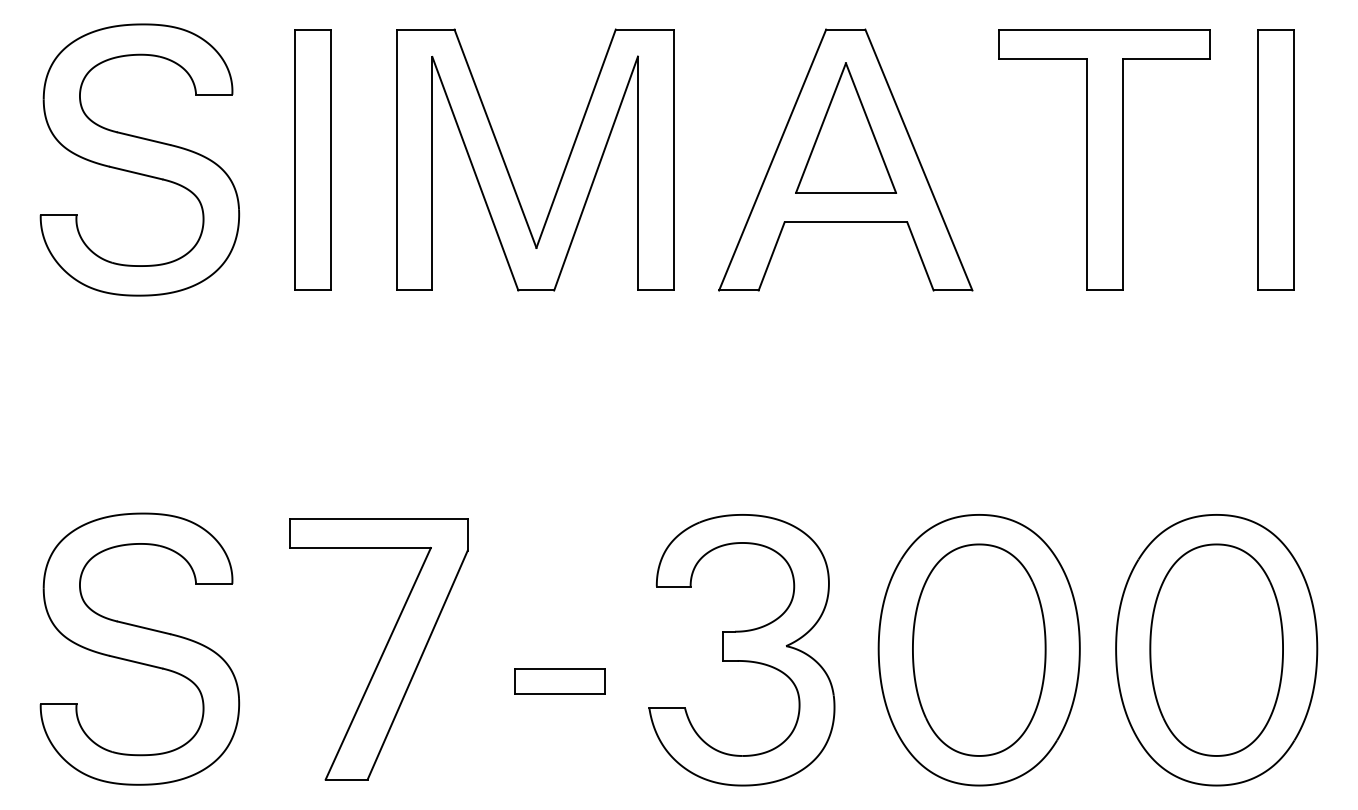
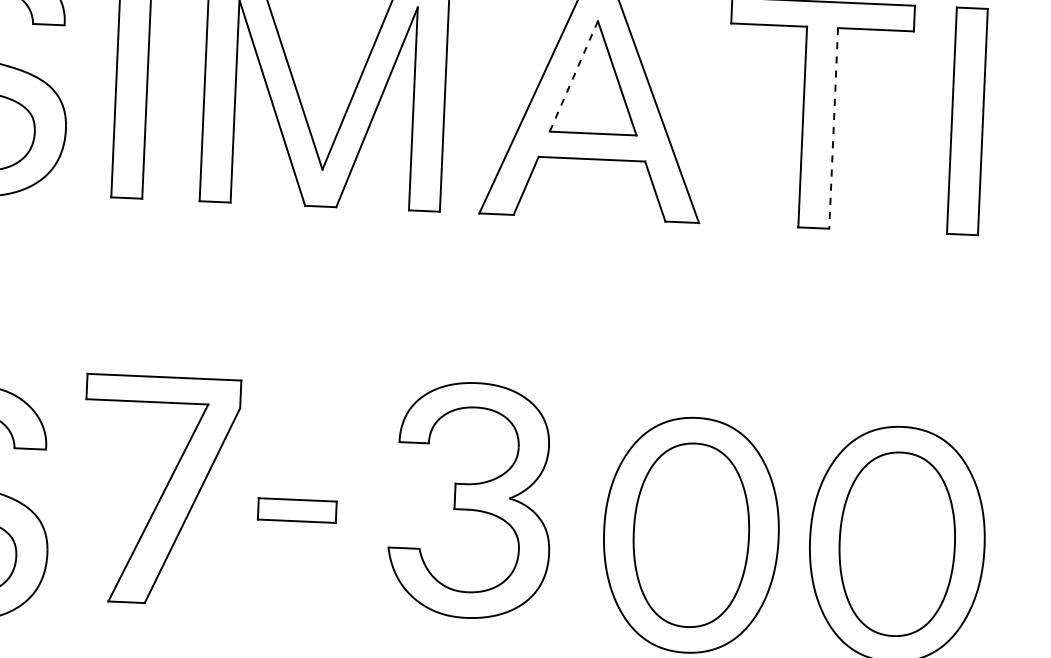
line: (820, 128) -> (573, 76), solid -> dashed
line: (1122, 174) -> (833, 128), solid -> dashed
part: (378, 649) -> (159, 490), moved
part: (741, 650) -> (470, 500), moved
part: (559, 681) -> (297, 510), moved

